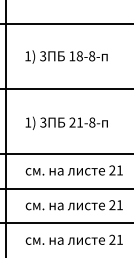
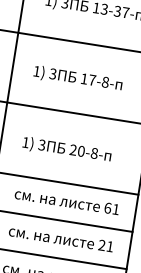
text: (79, 56) -> (91, 80), 18-8- -> 17-8-
text: (80, 122) -> (81, 151), 21-8- -> 20-8-
text: (112, 170) -> (108, 208), 21 -> 61

